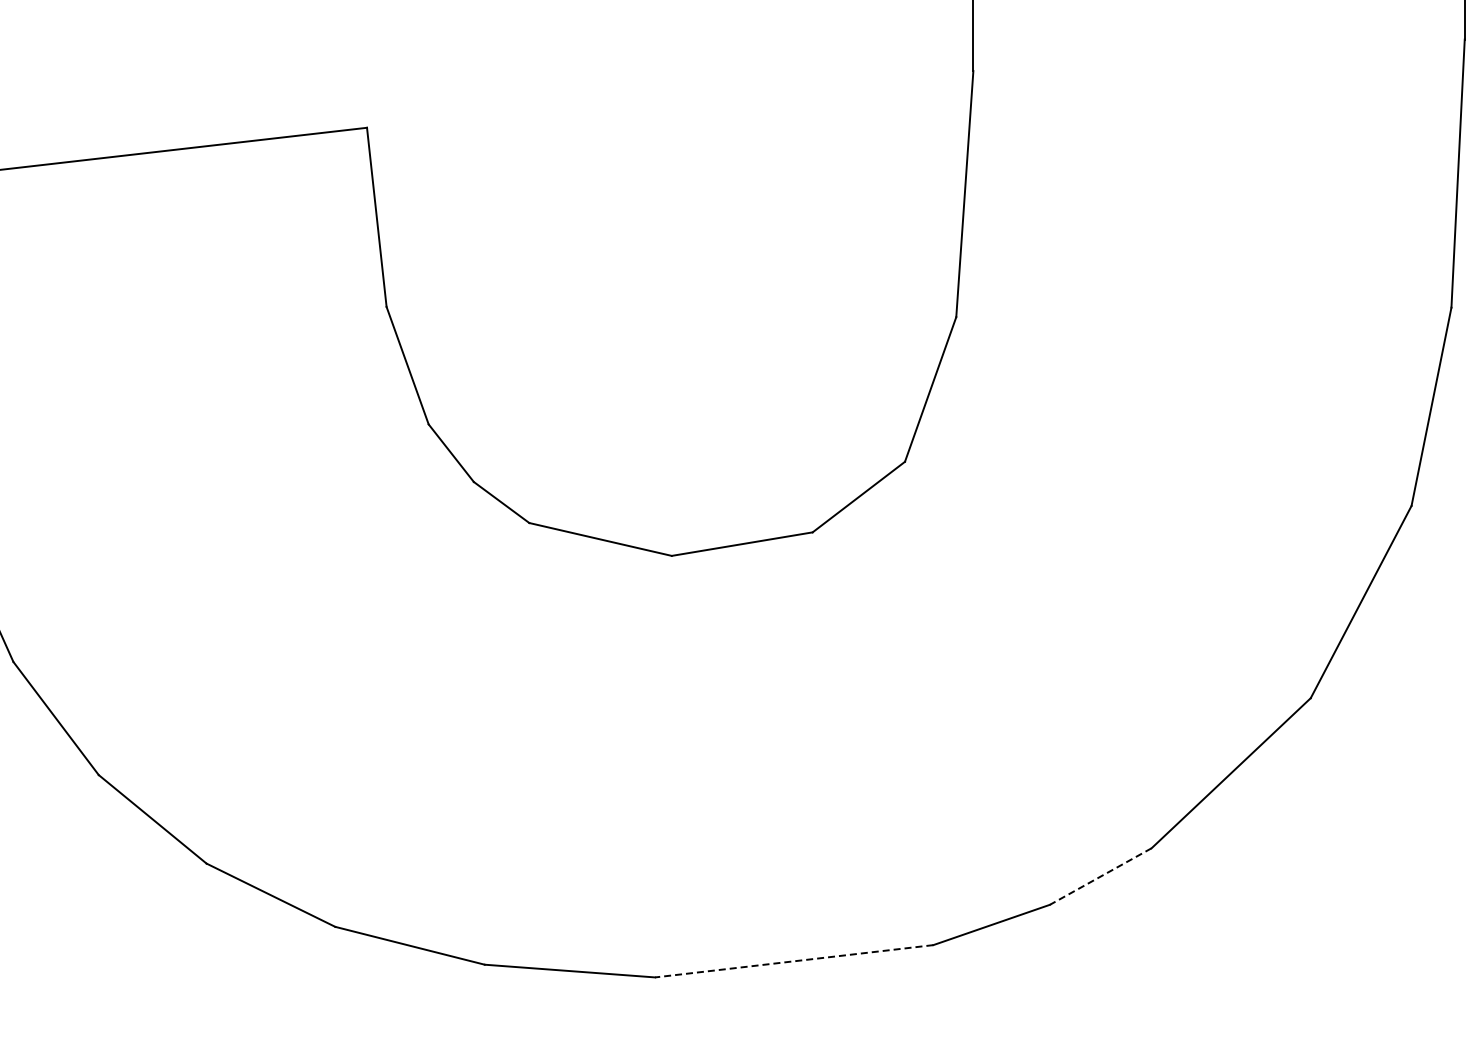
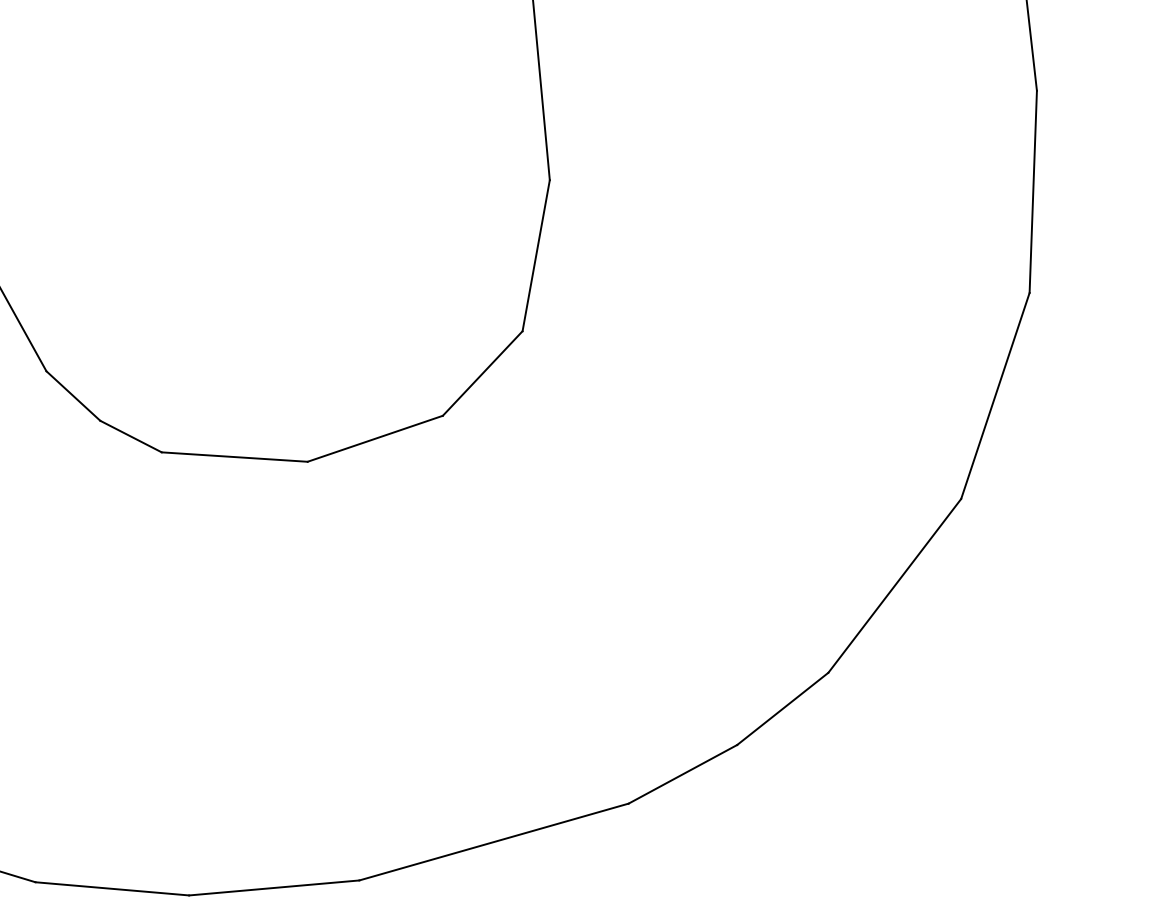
line: (1100, 876) -> (782, 708), dashed -> solid
line: (793, 961) -> (493, 842), dashed -> solid

